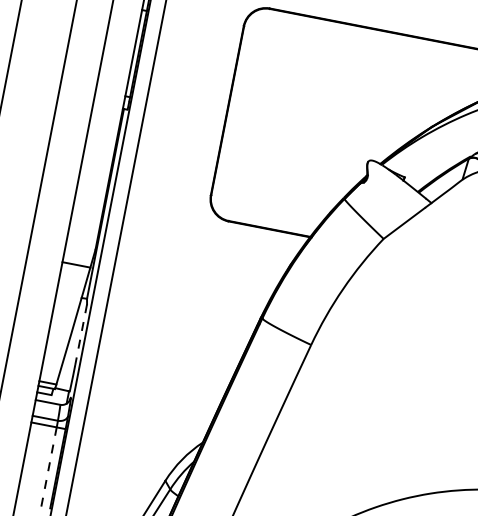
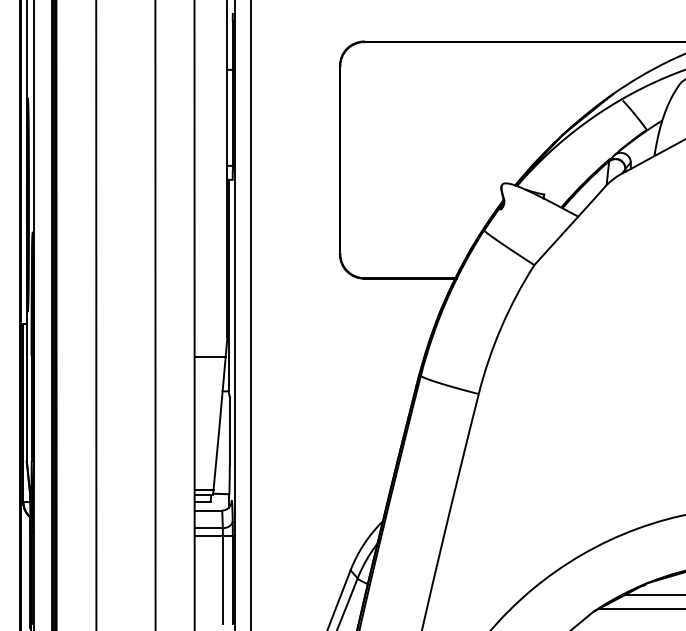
line: (81, 334) -> (229, 430), dashed -> solid
line: (48, 466) -> (222, 579), dashed -> solid

